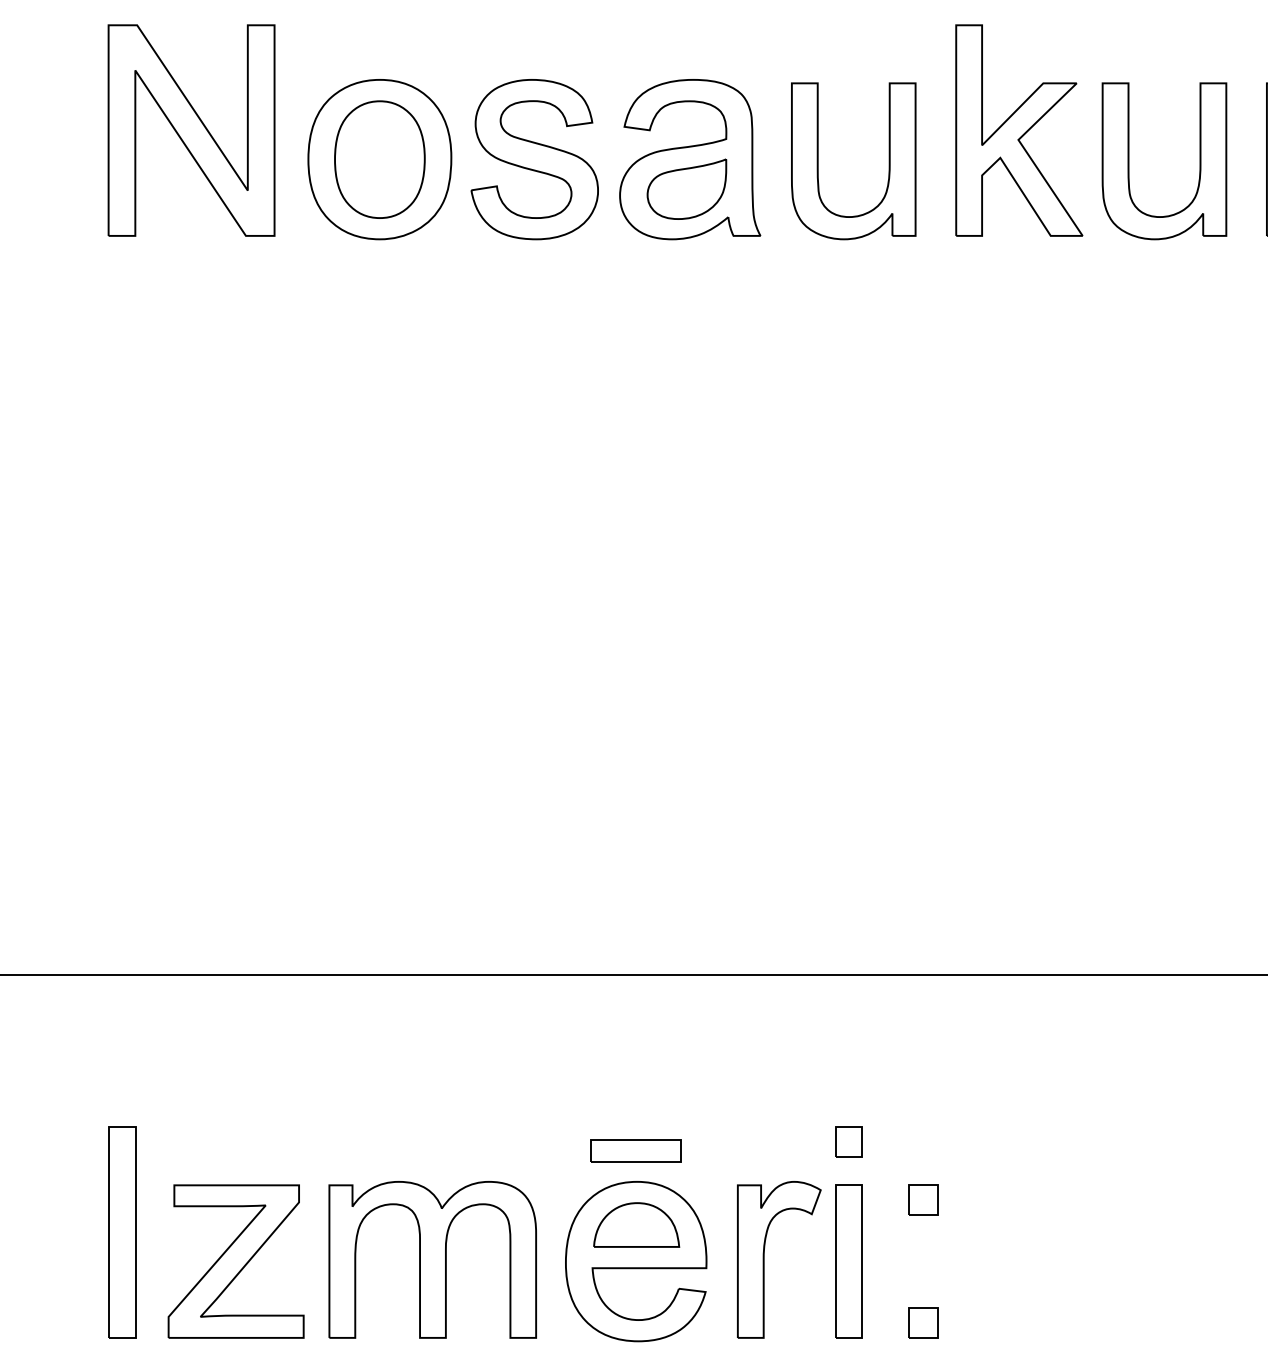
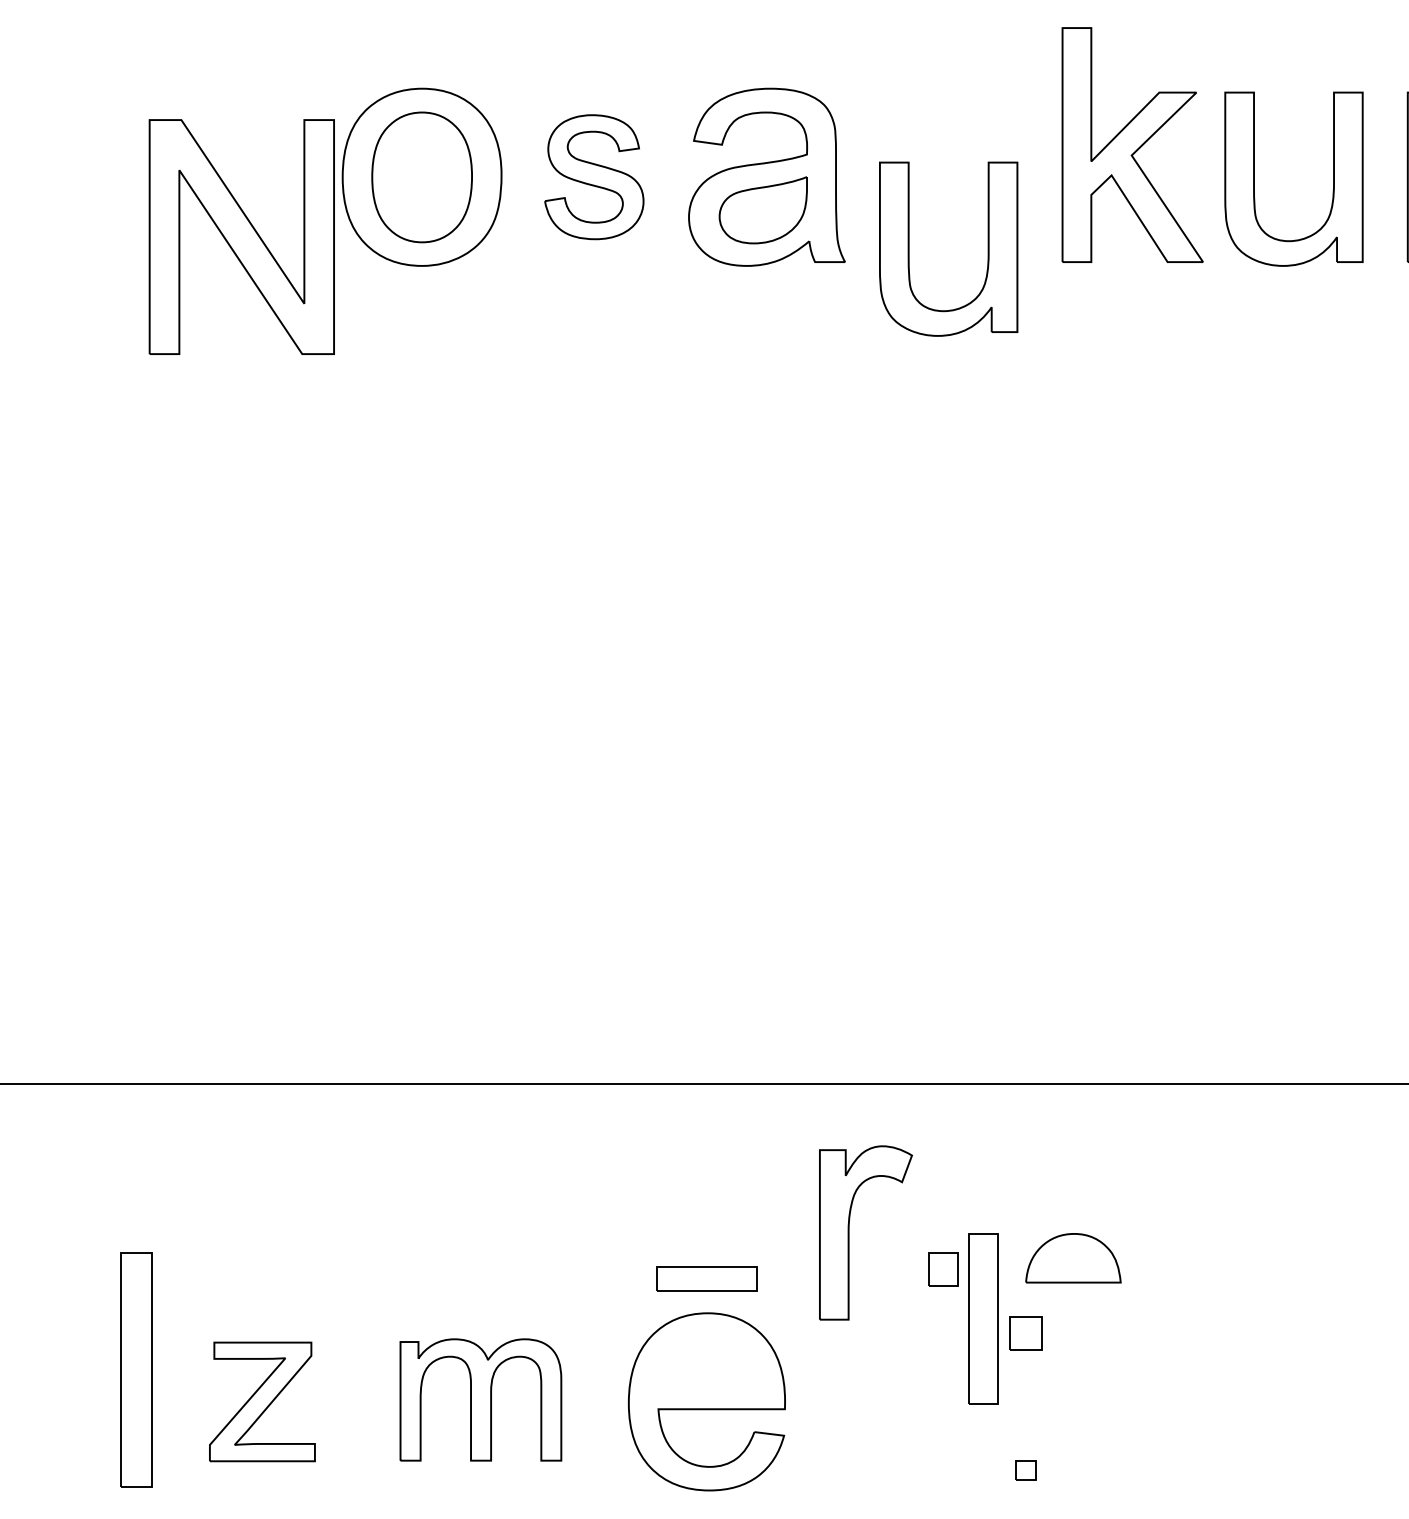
part: (191, 130) -> (241, 236), moved
part: (535, 158) -> (594, 176), size x0.7
part: (818, 160) -> (909, 248), moved
part: (636, 1225) -> (1073, 1258), moved
part: (432, 1259) -> (480, 1399), size x0.7
part: (764, 1259) -> (849, 1232), moved
part: (236, 1261) -> (262, 1401), size x0.7
part: (849, 1261) -> (983, 1318), moved
part: (922, 1323) -> (1025, 1470), size x0.6

